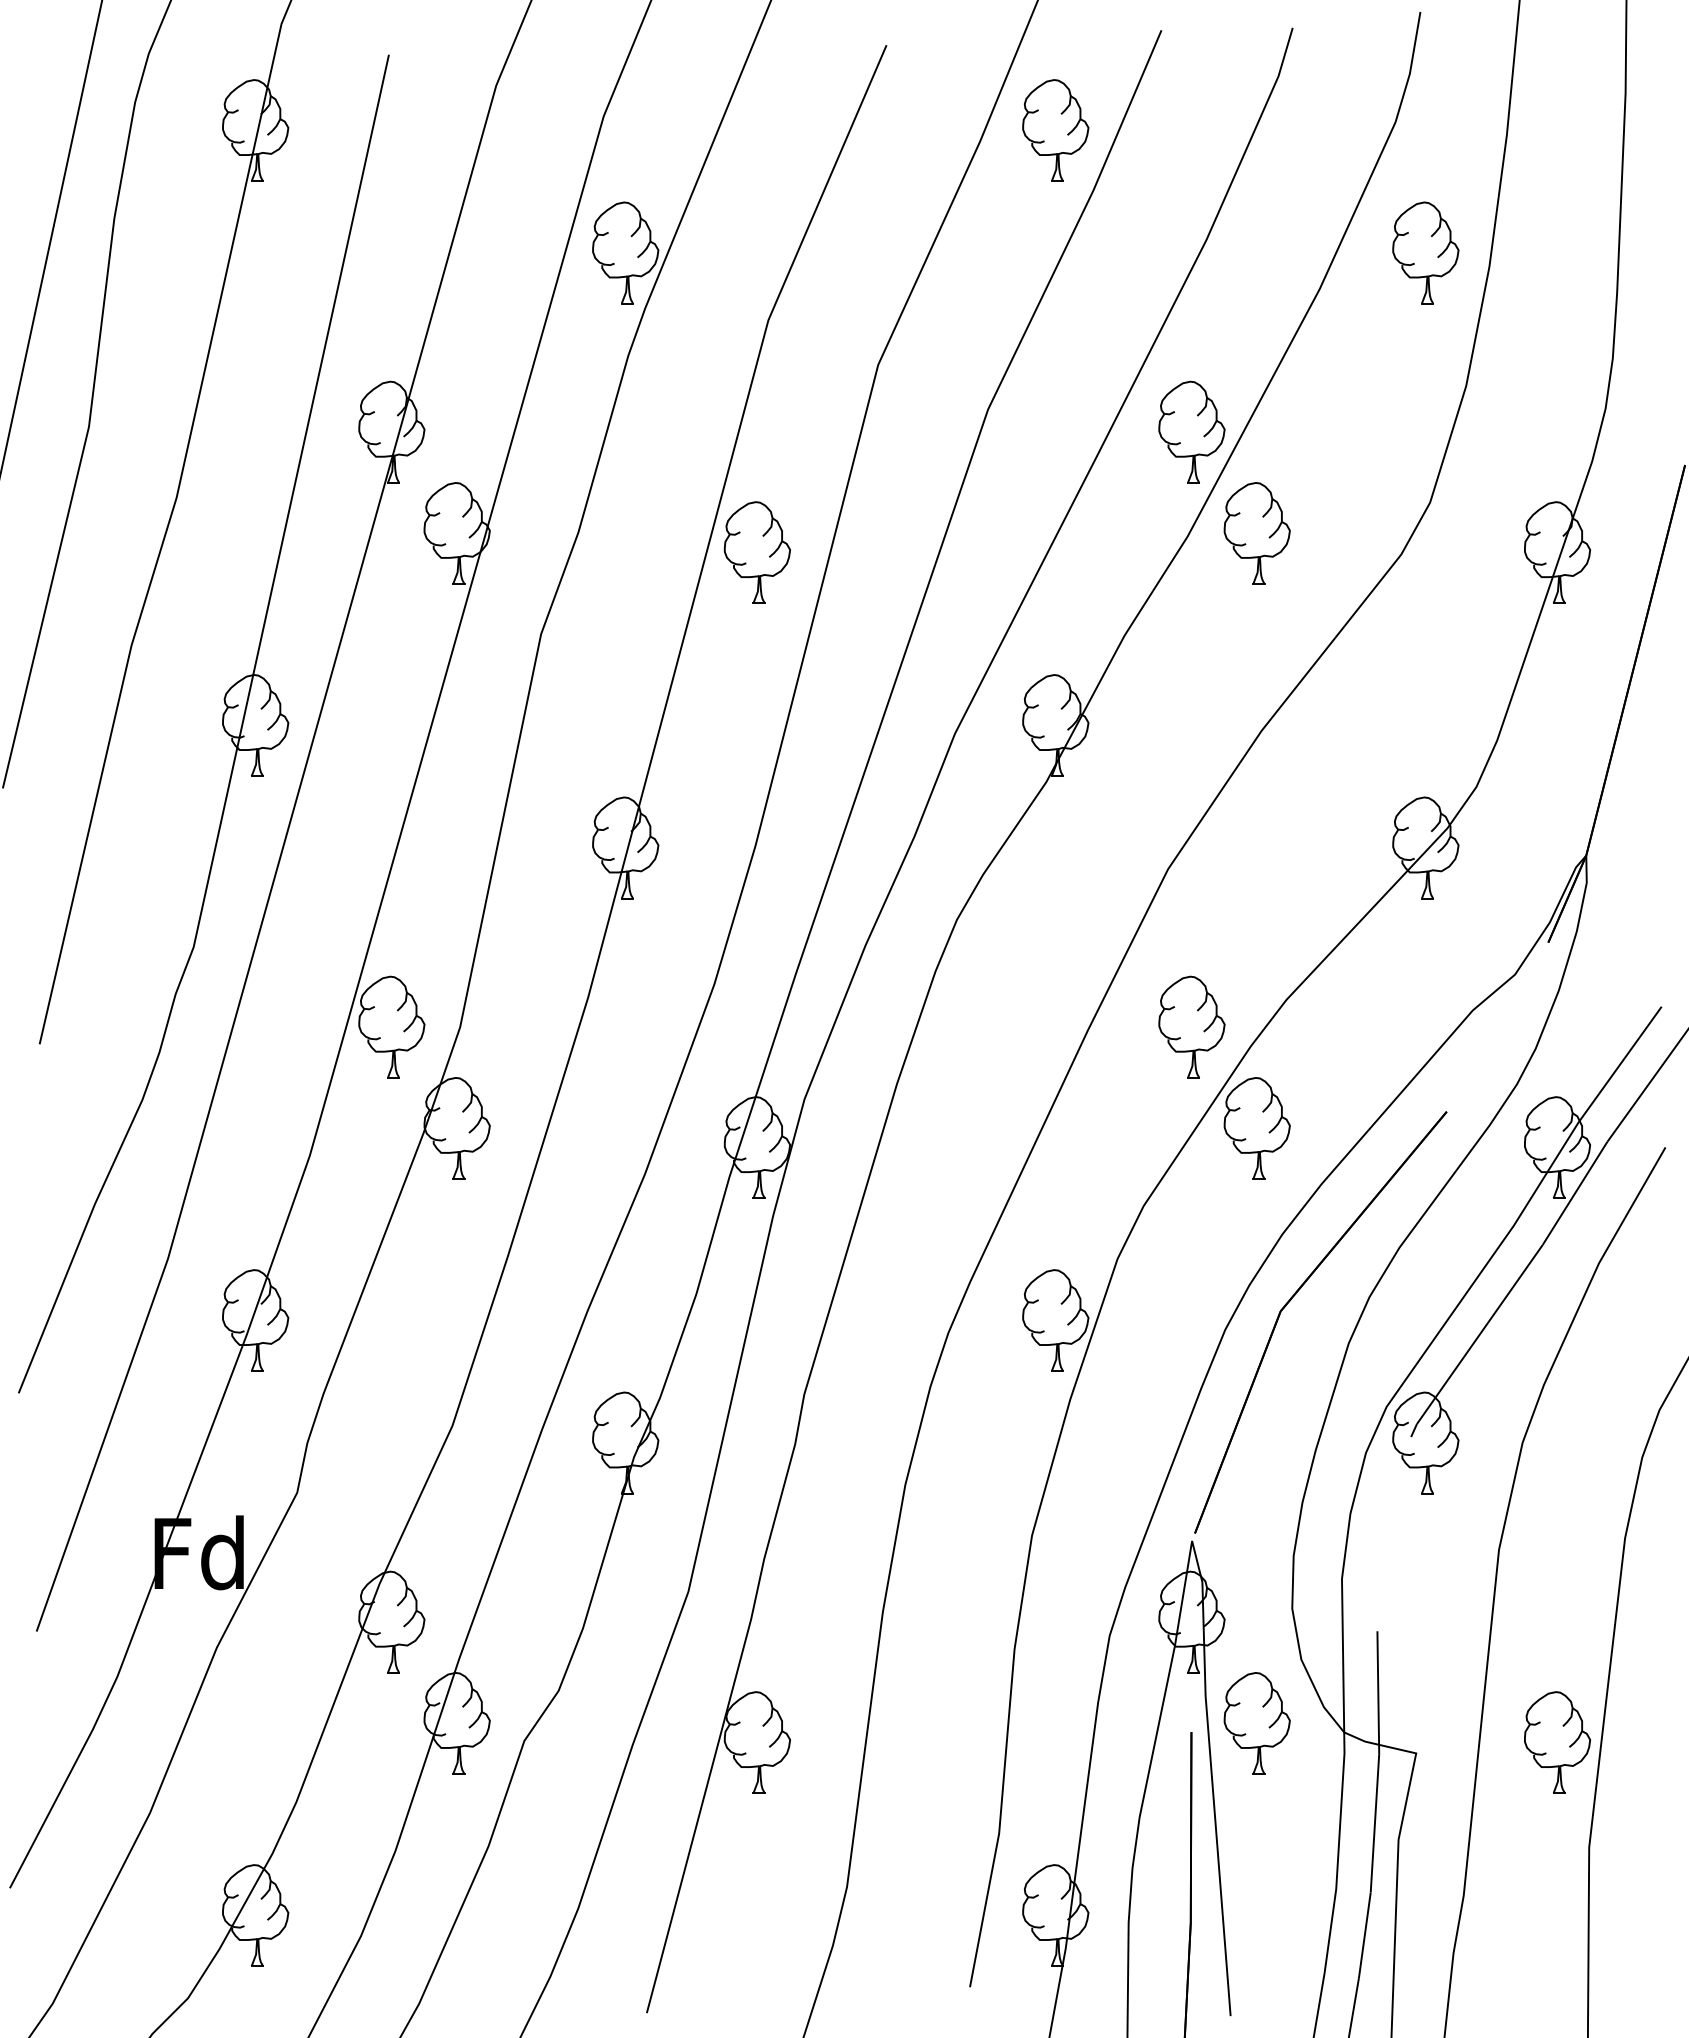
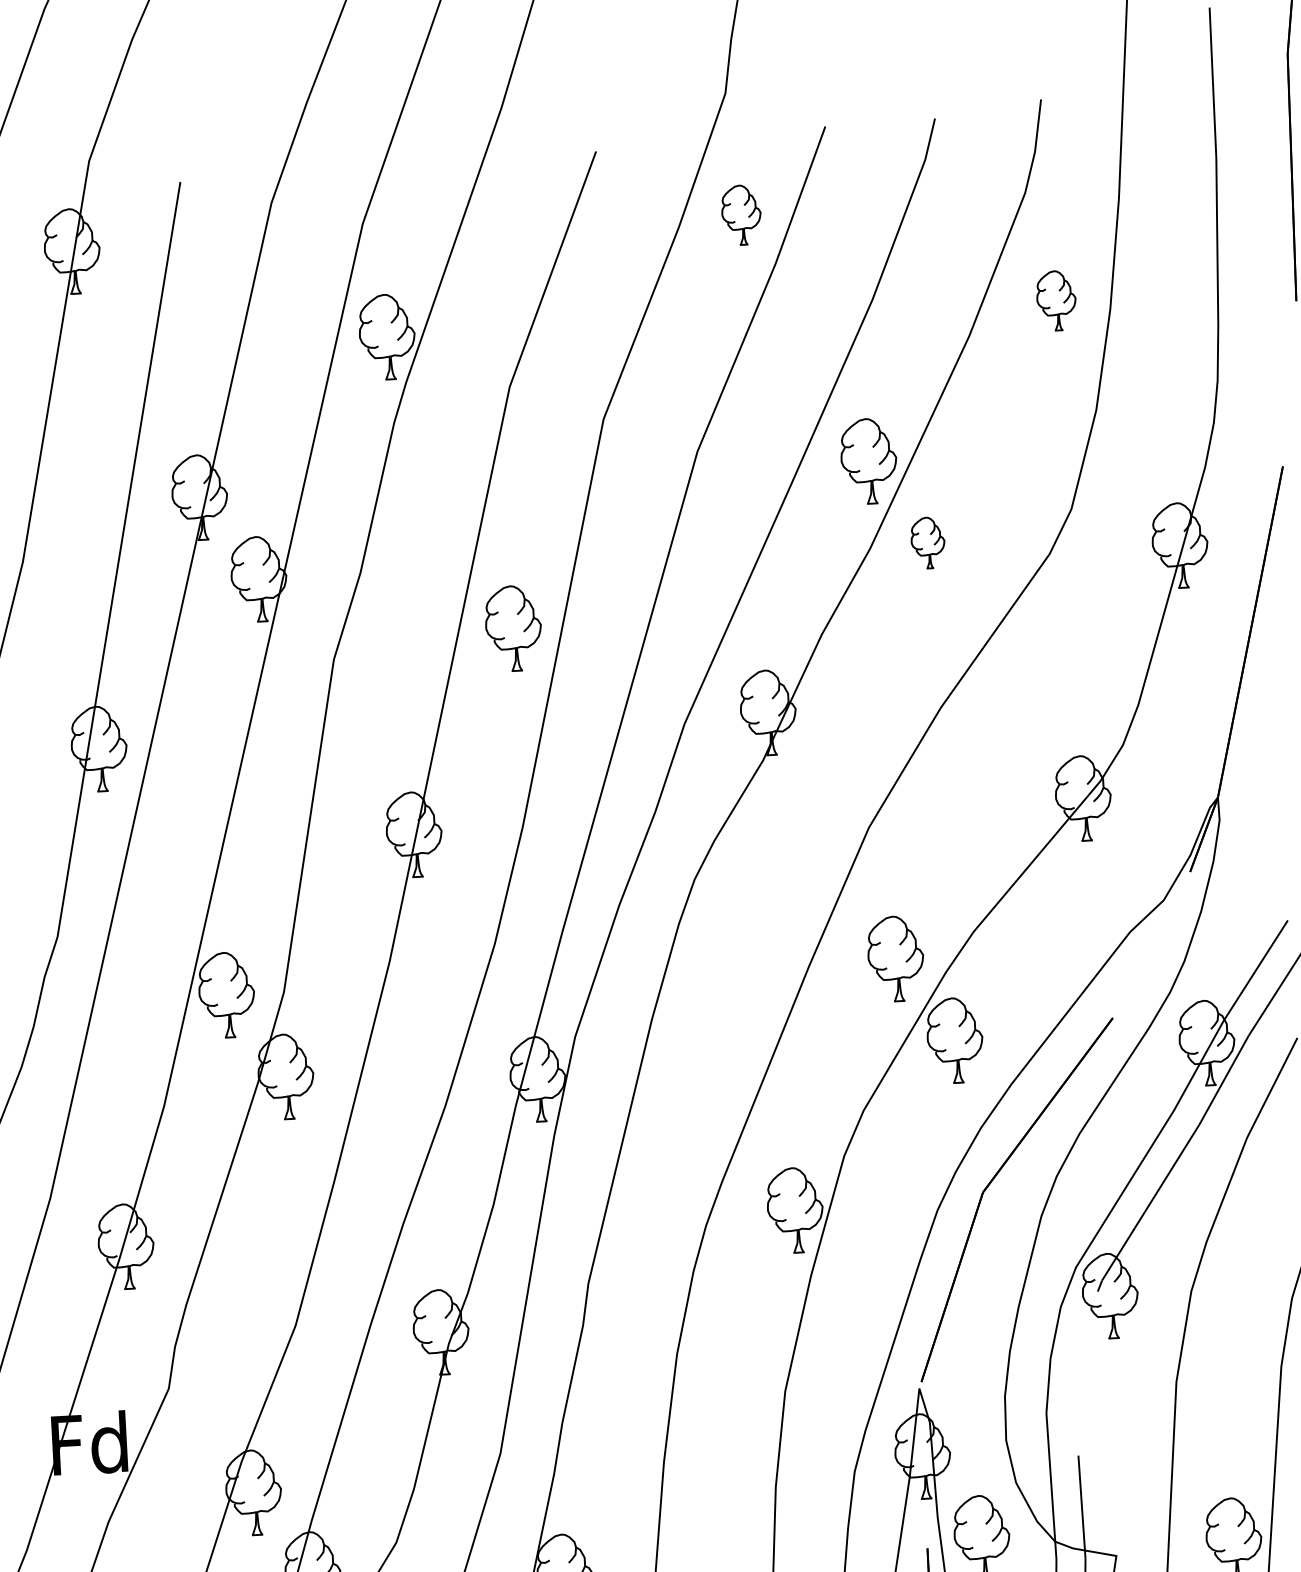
part: (1055, 130) -> (741, 215), size x0.7
part: (1425, 252) -> (1056, 300), size x0.7
part: (1256, 533) -> (927, 543), size x0.6
part: (756, 552) -> (512, 628), moved

